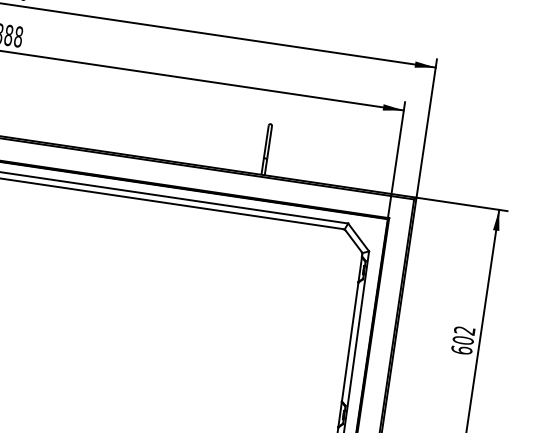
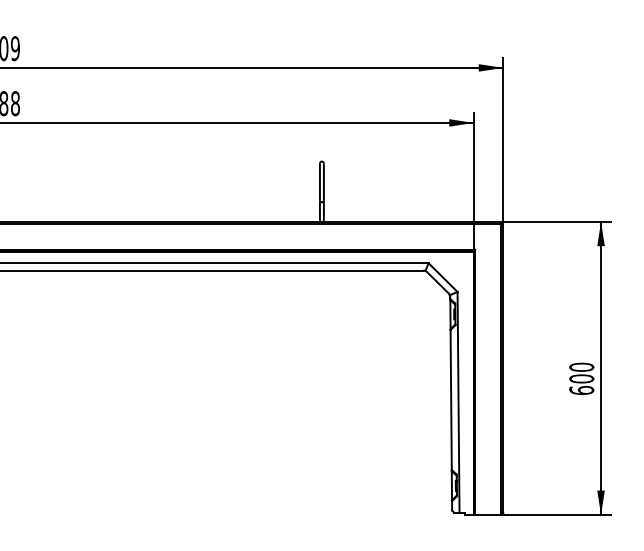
text: (464, 329) -> (581, 366), 602 -> 600

